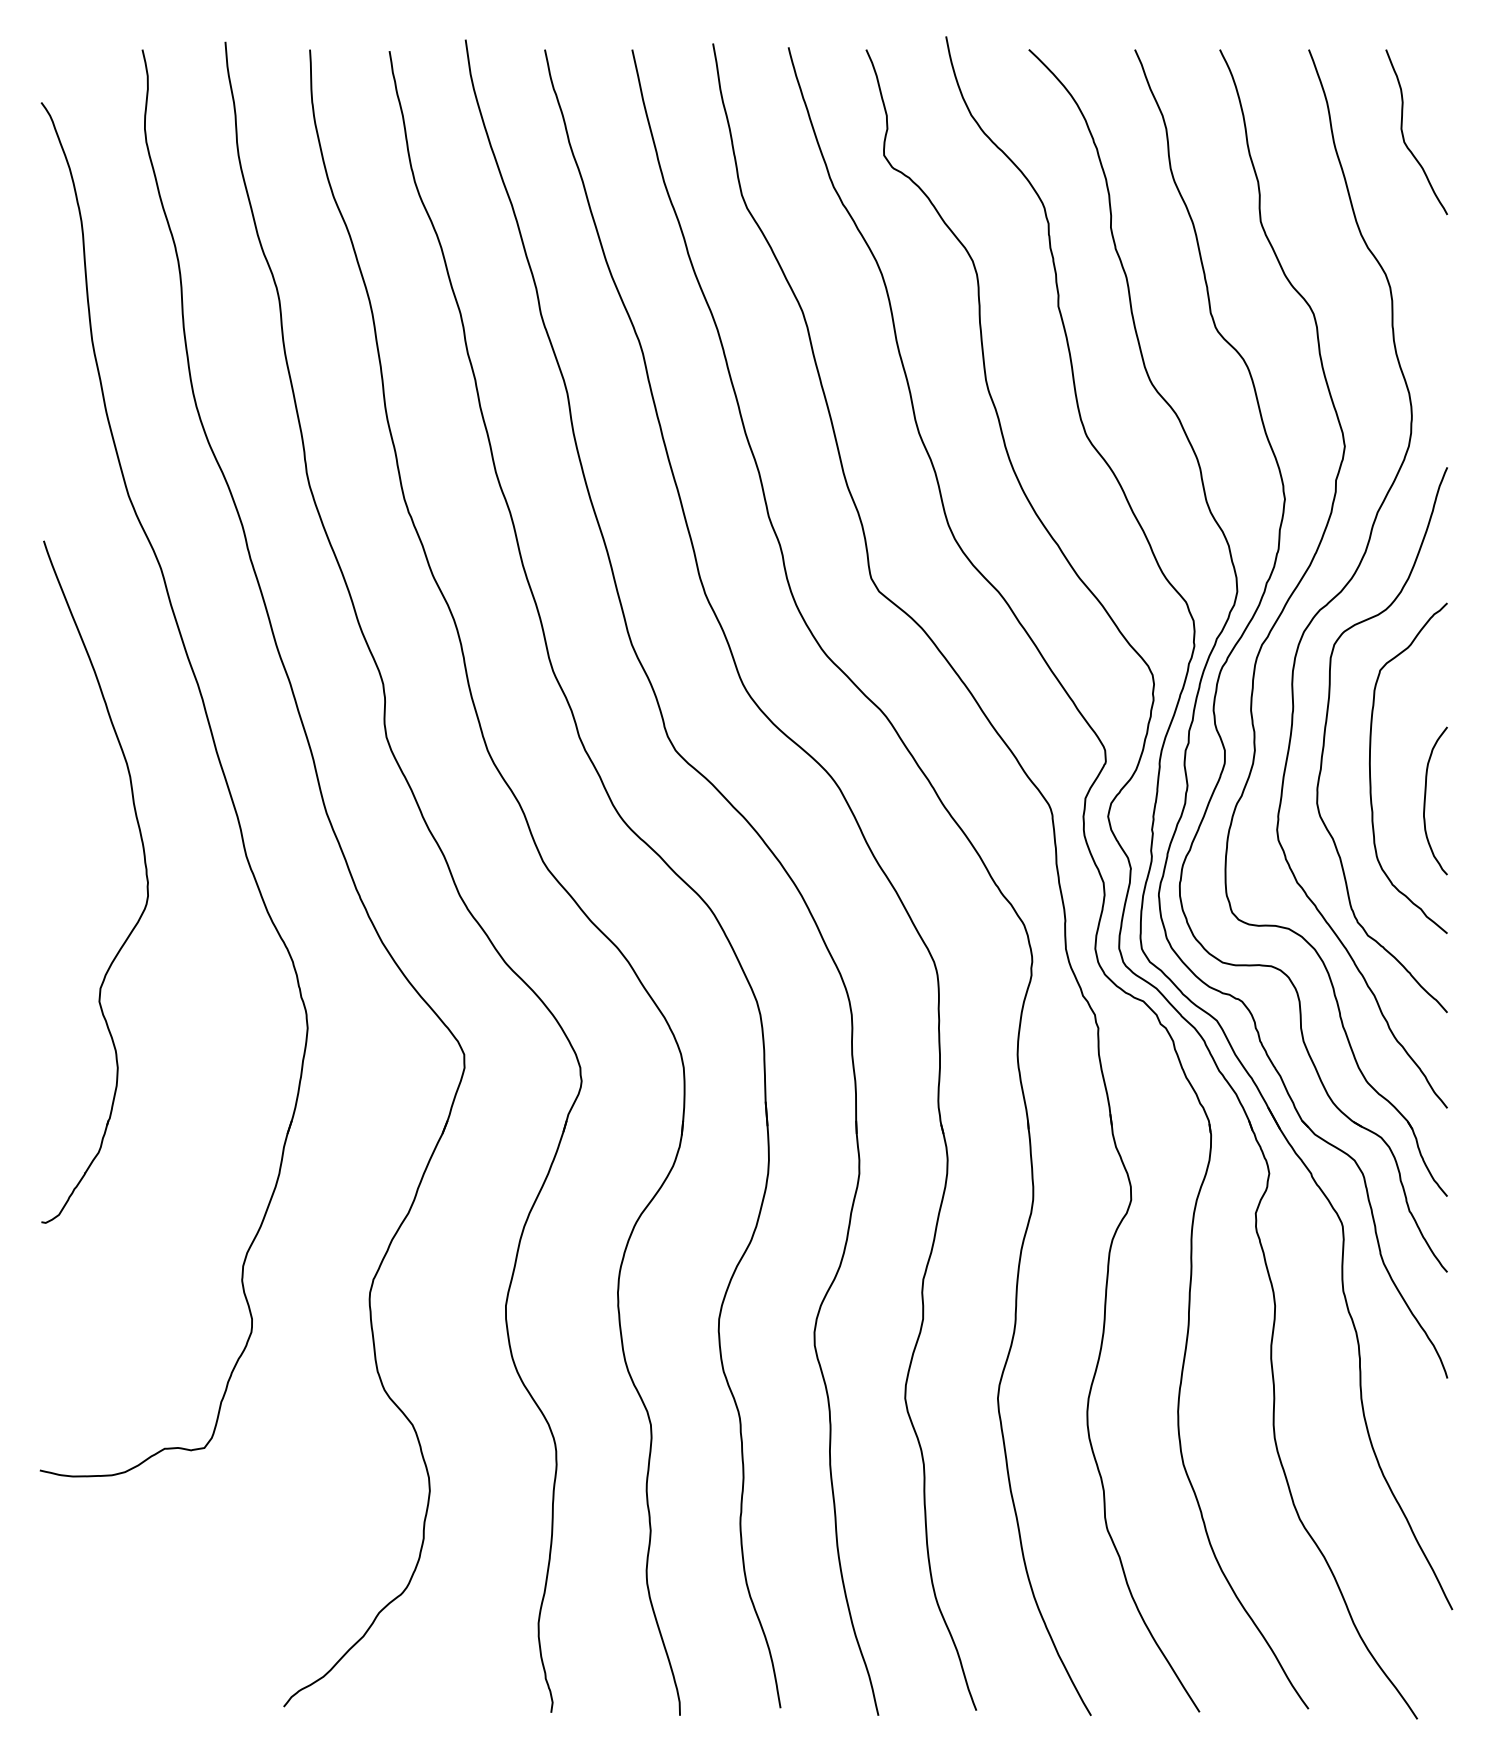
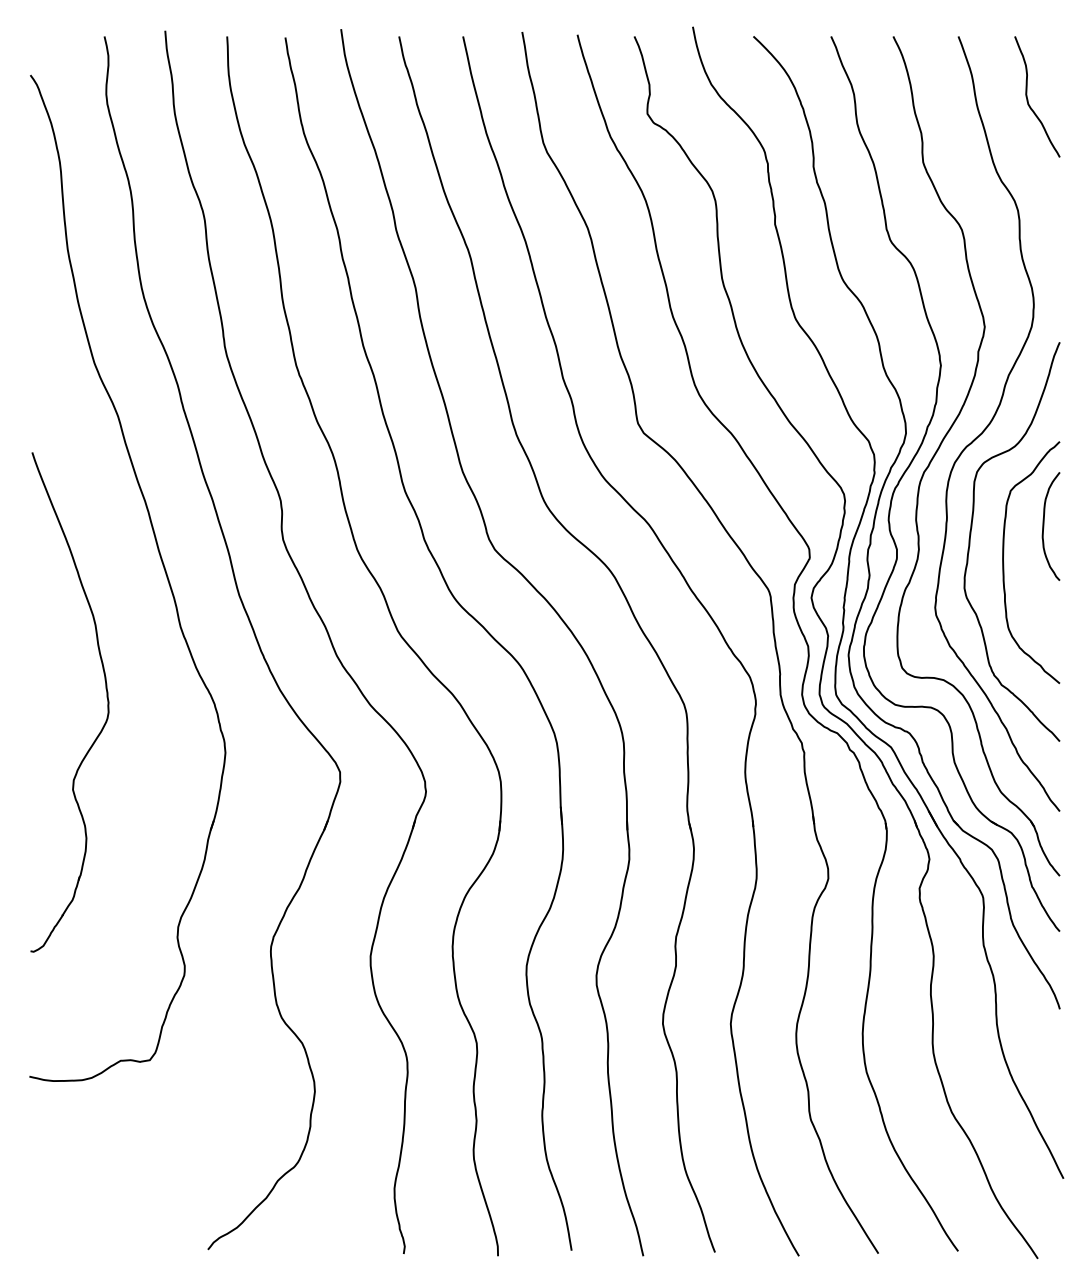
curve: (1425, 800) -> (1043, 526), moved
part: (145, 875) -> (106, 697), moved

